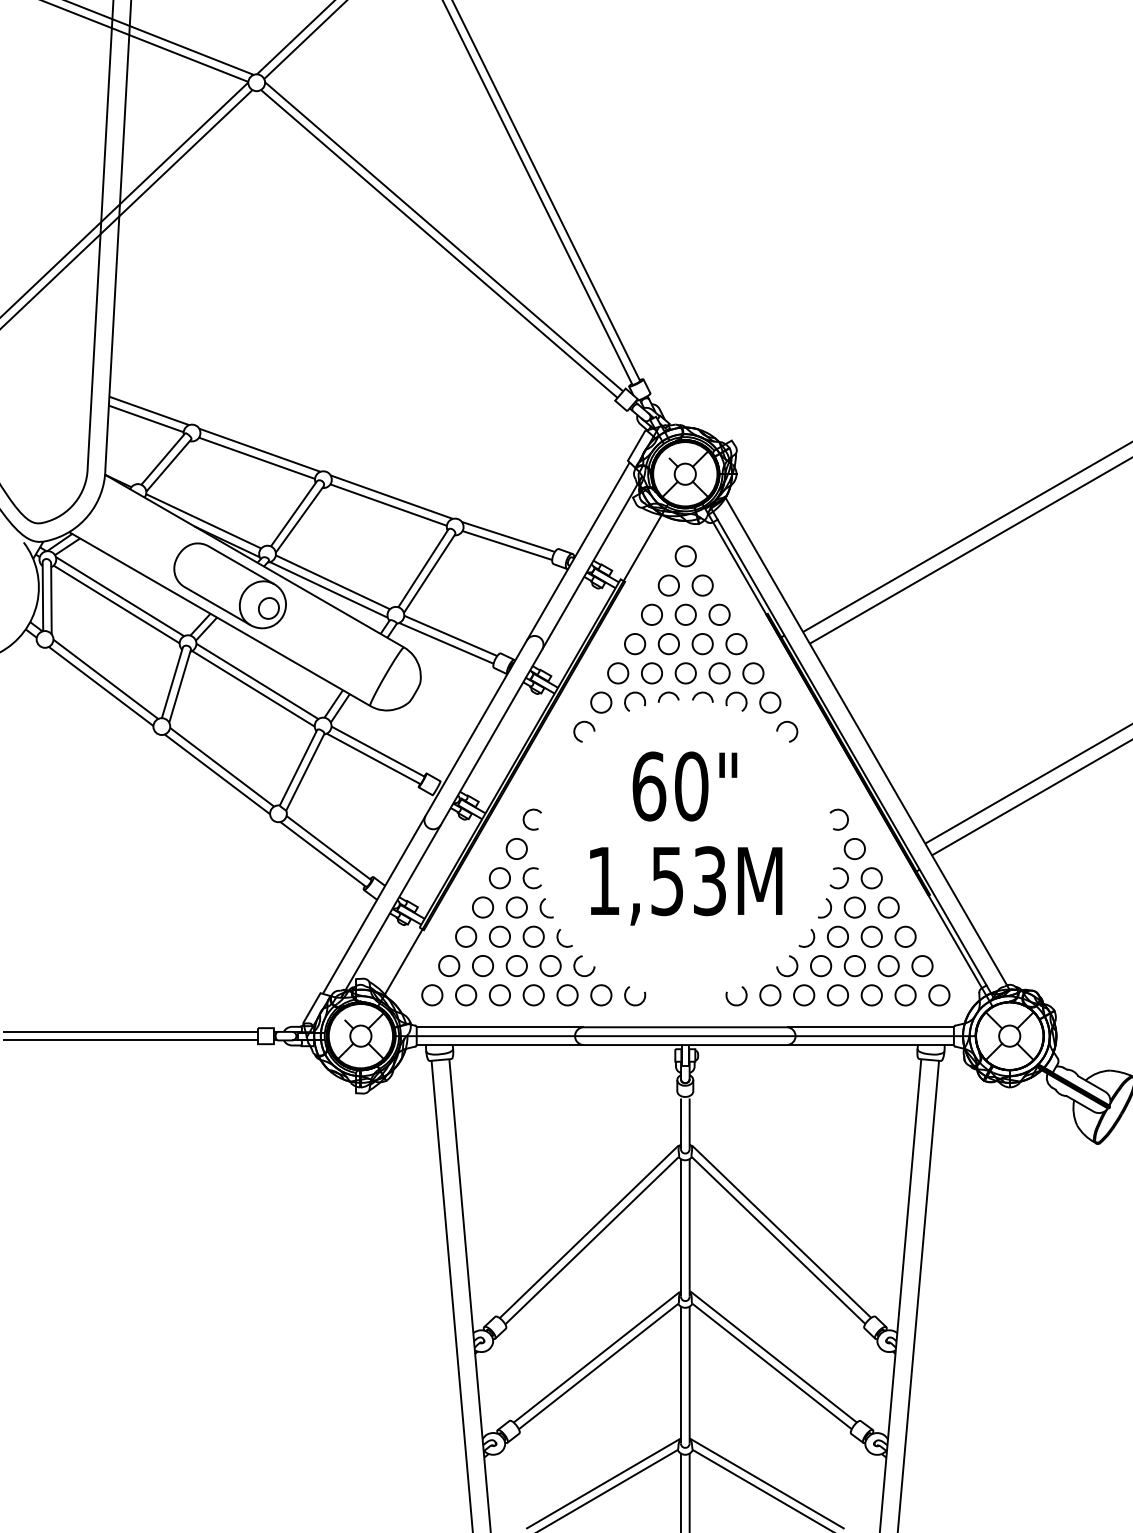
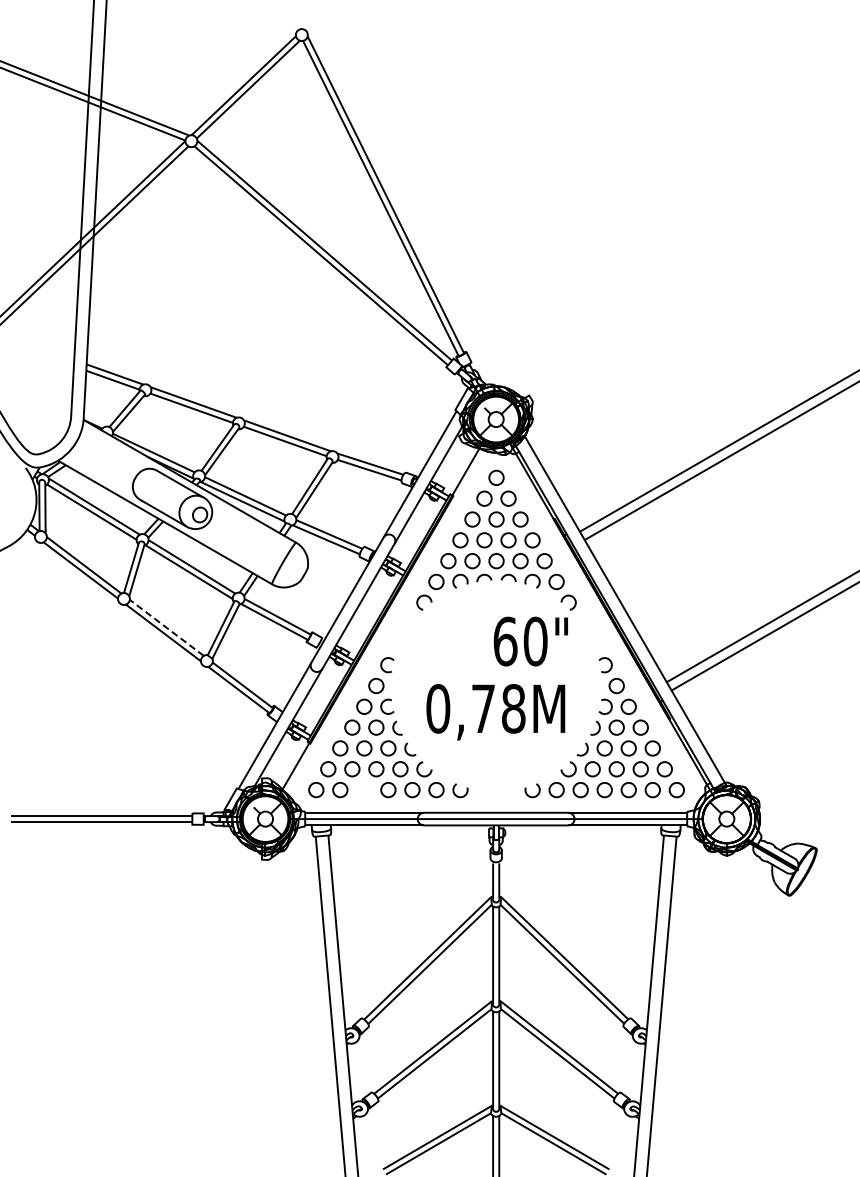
line: (221, 766) -> (166, 627), solid -> dashed
text: (684, 786) -> (530, 641), moved
text: (656, 880) -> (475, 708), 1,53M -> 0,78M
circle: (500, 995) -> (364, 790), removed

